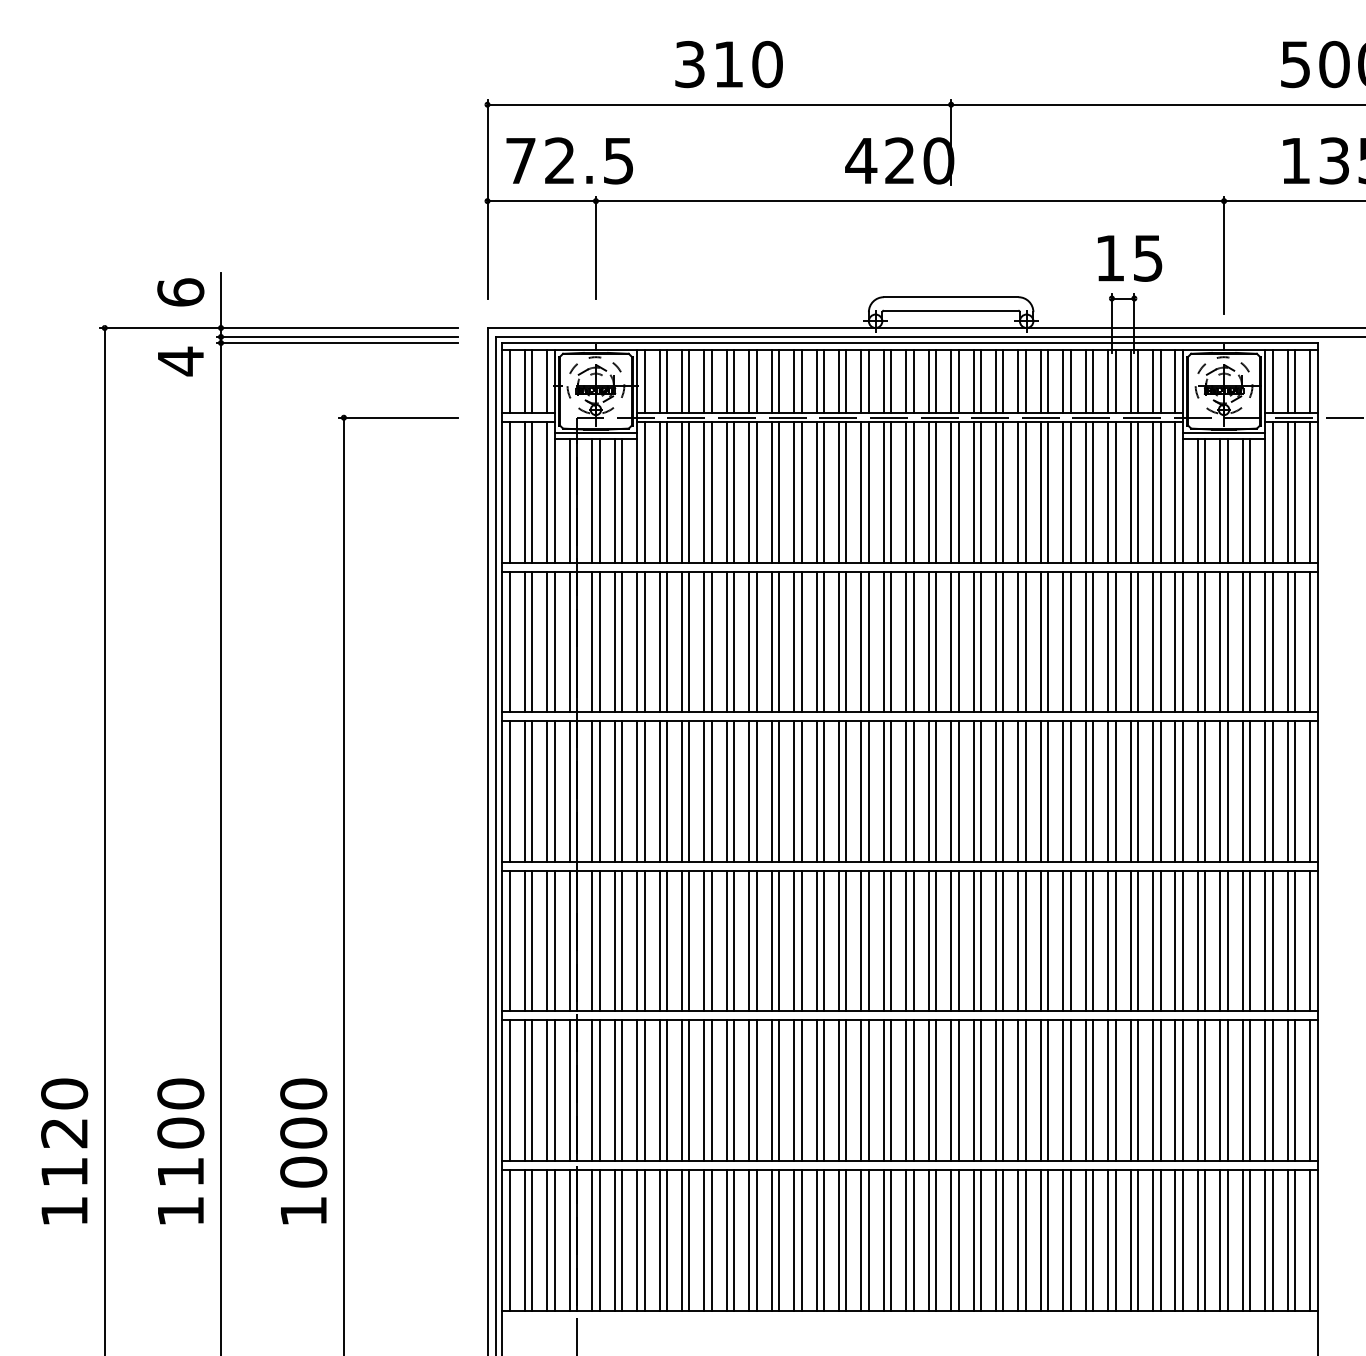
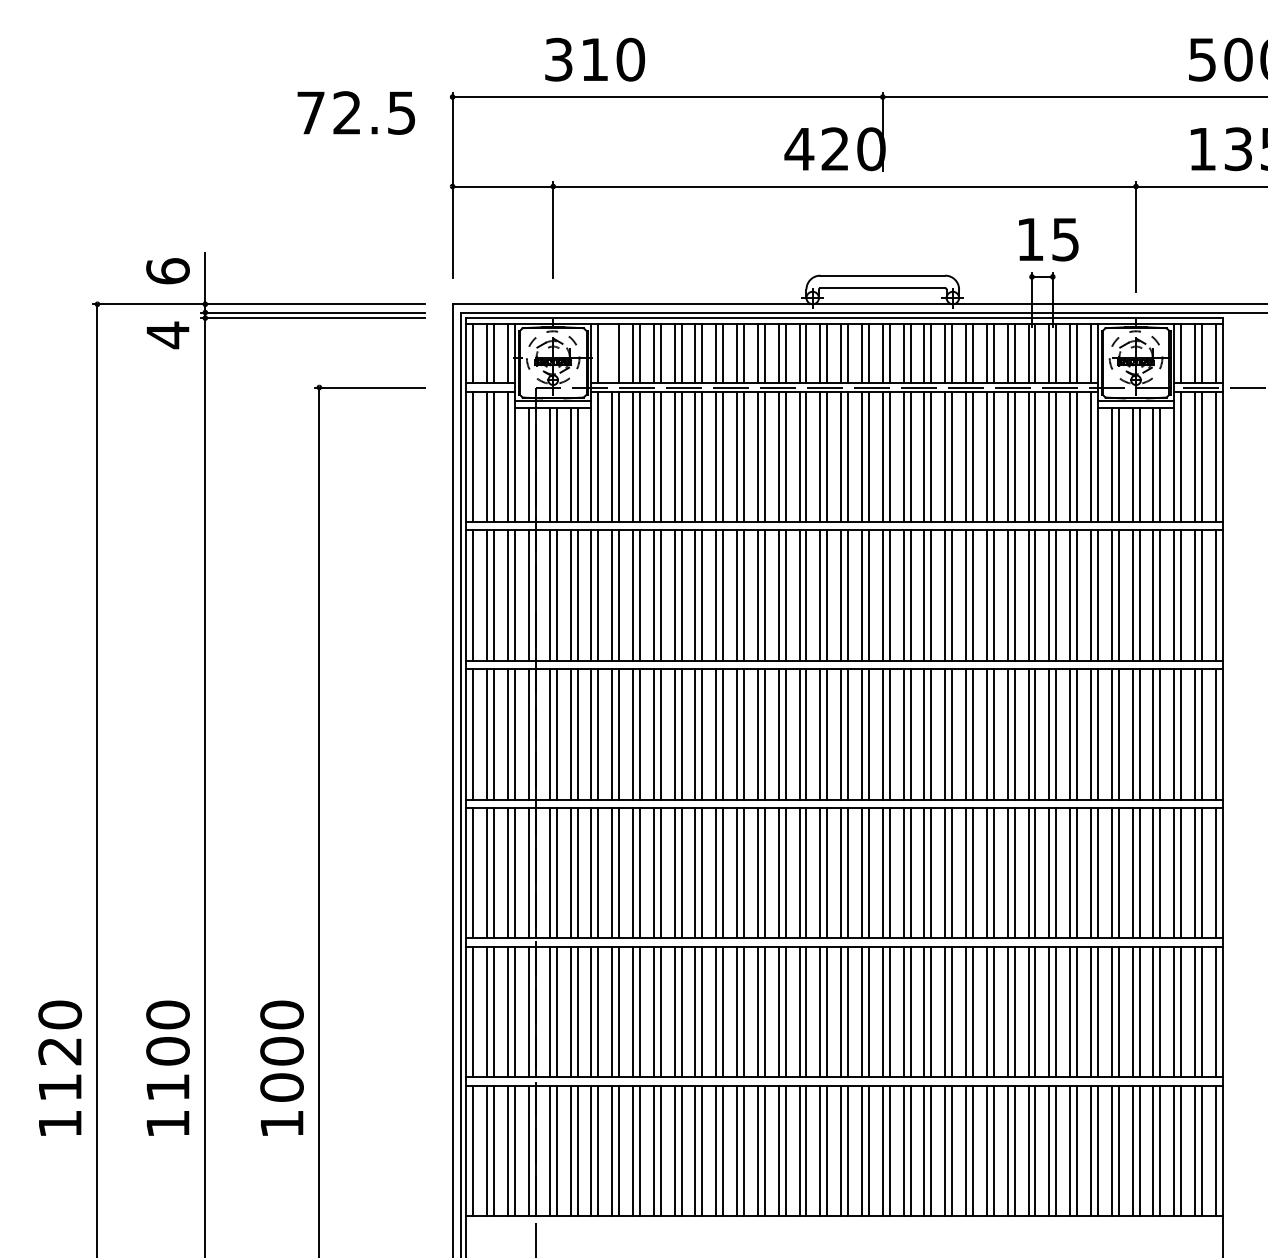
text: (728, 64) -> (594, 59), moved
text: (569, 160) -> (356, 112), moved
line: (659, 381) -> (612, 353), removed

